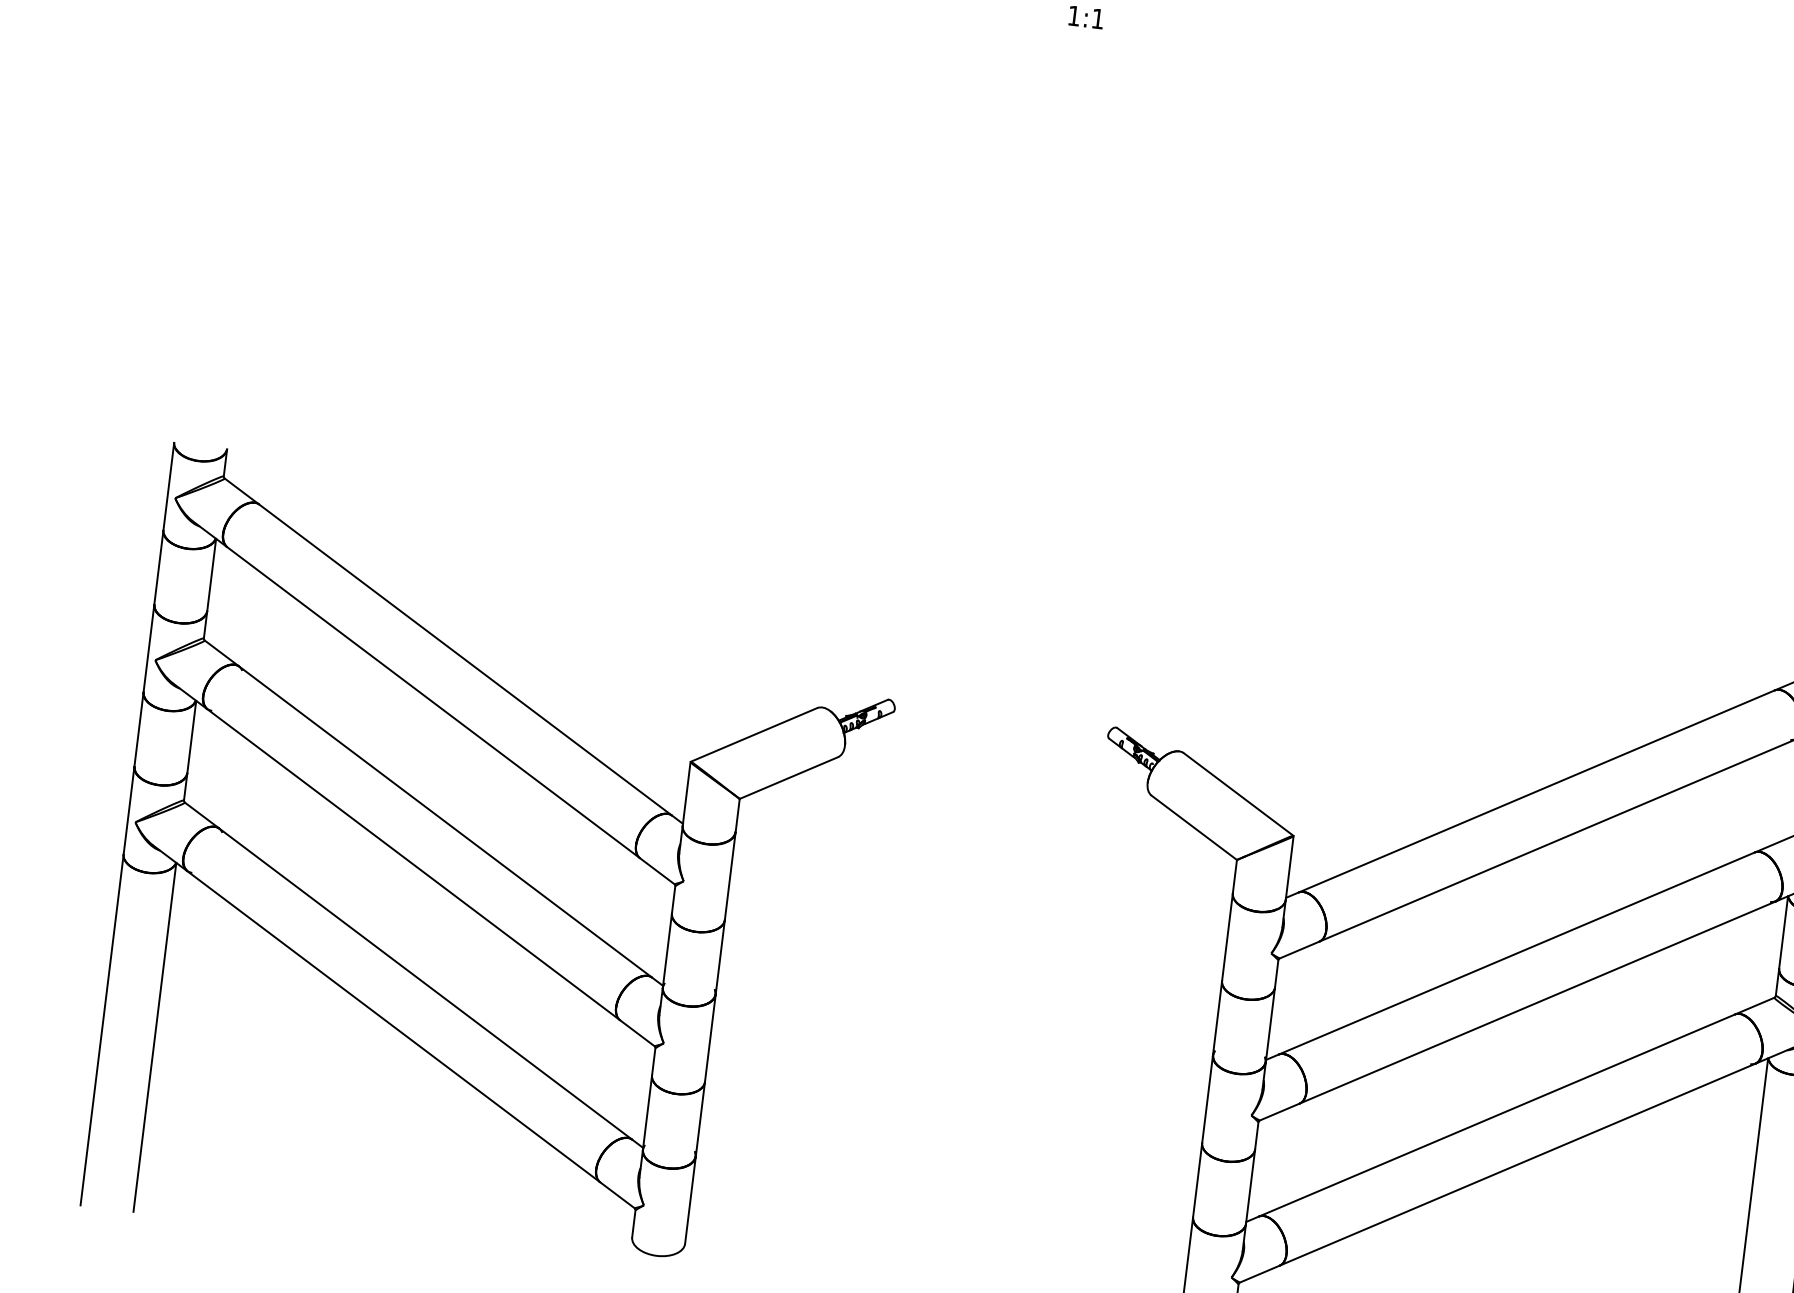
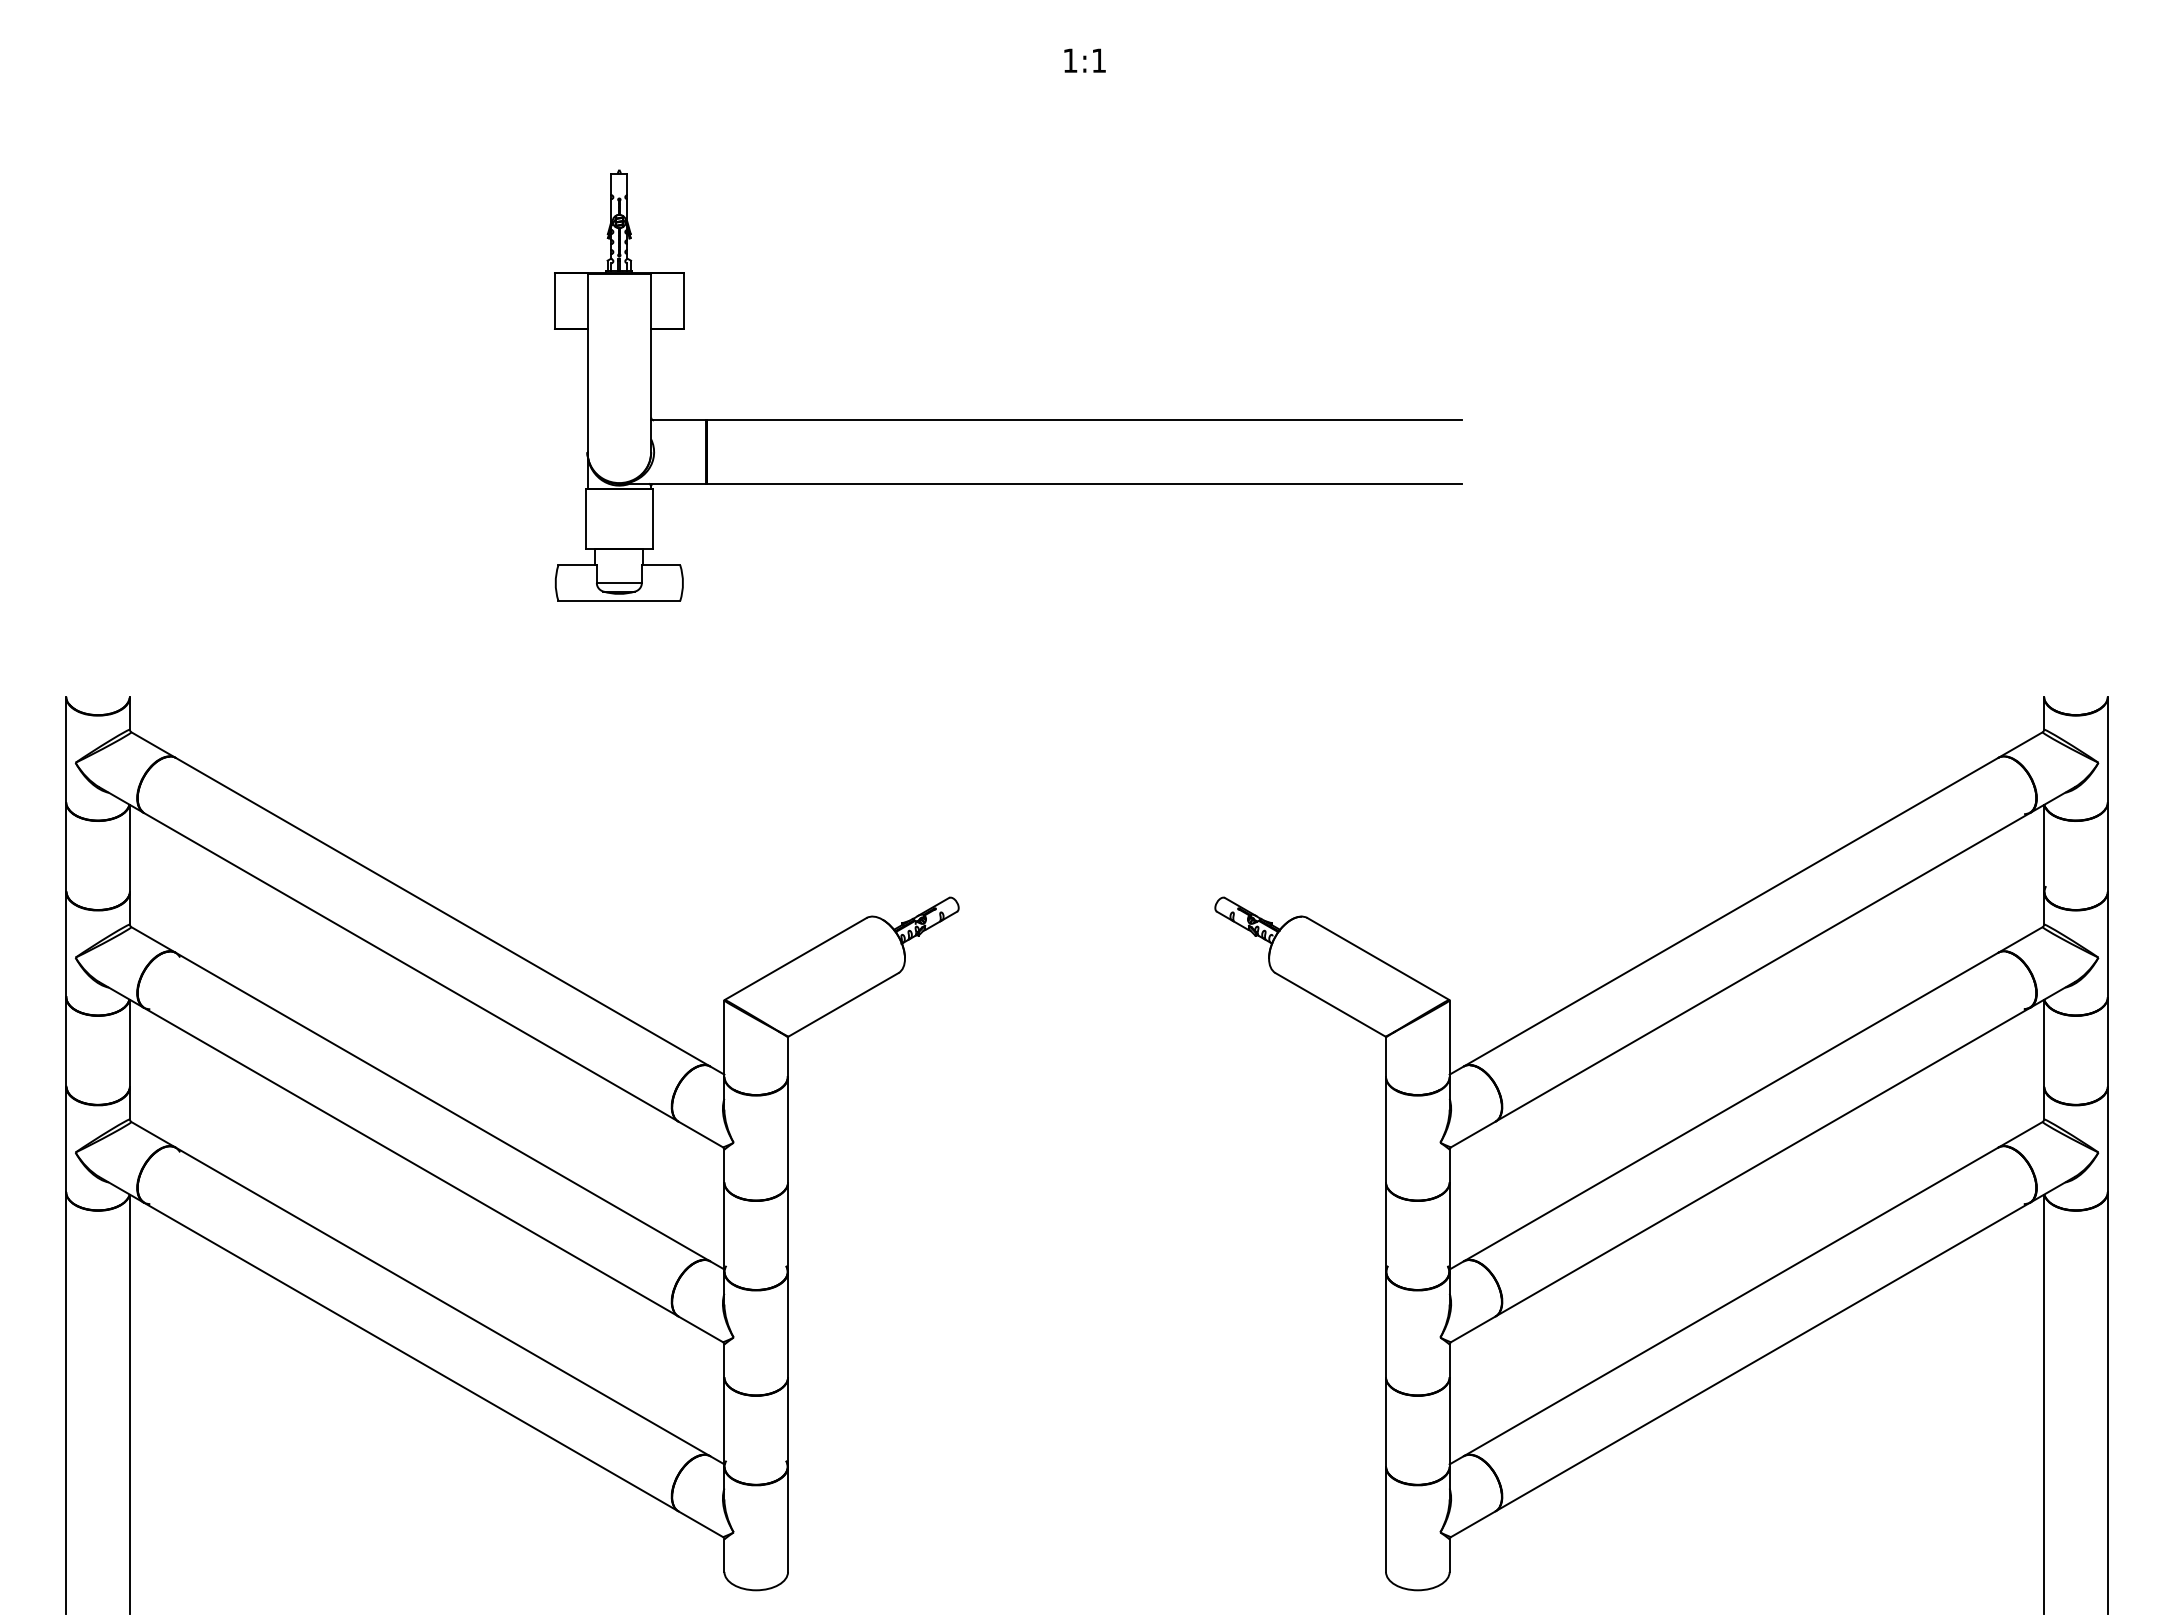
part: (986, 308) -> (1008, 419), added

